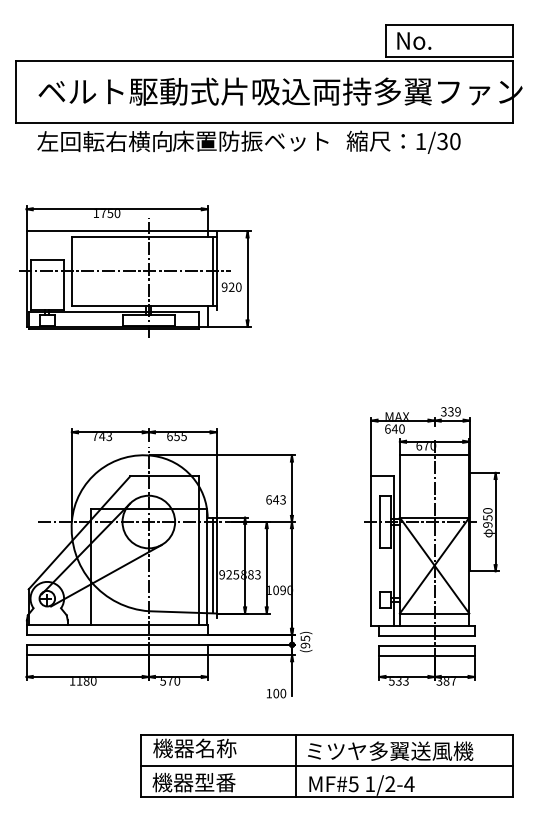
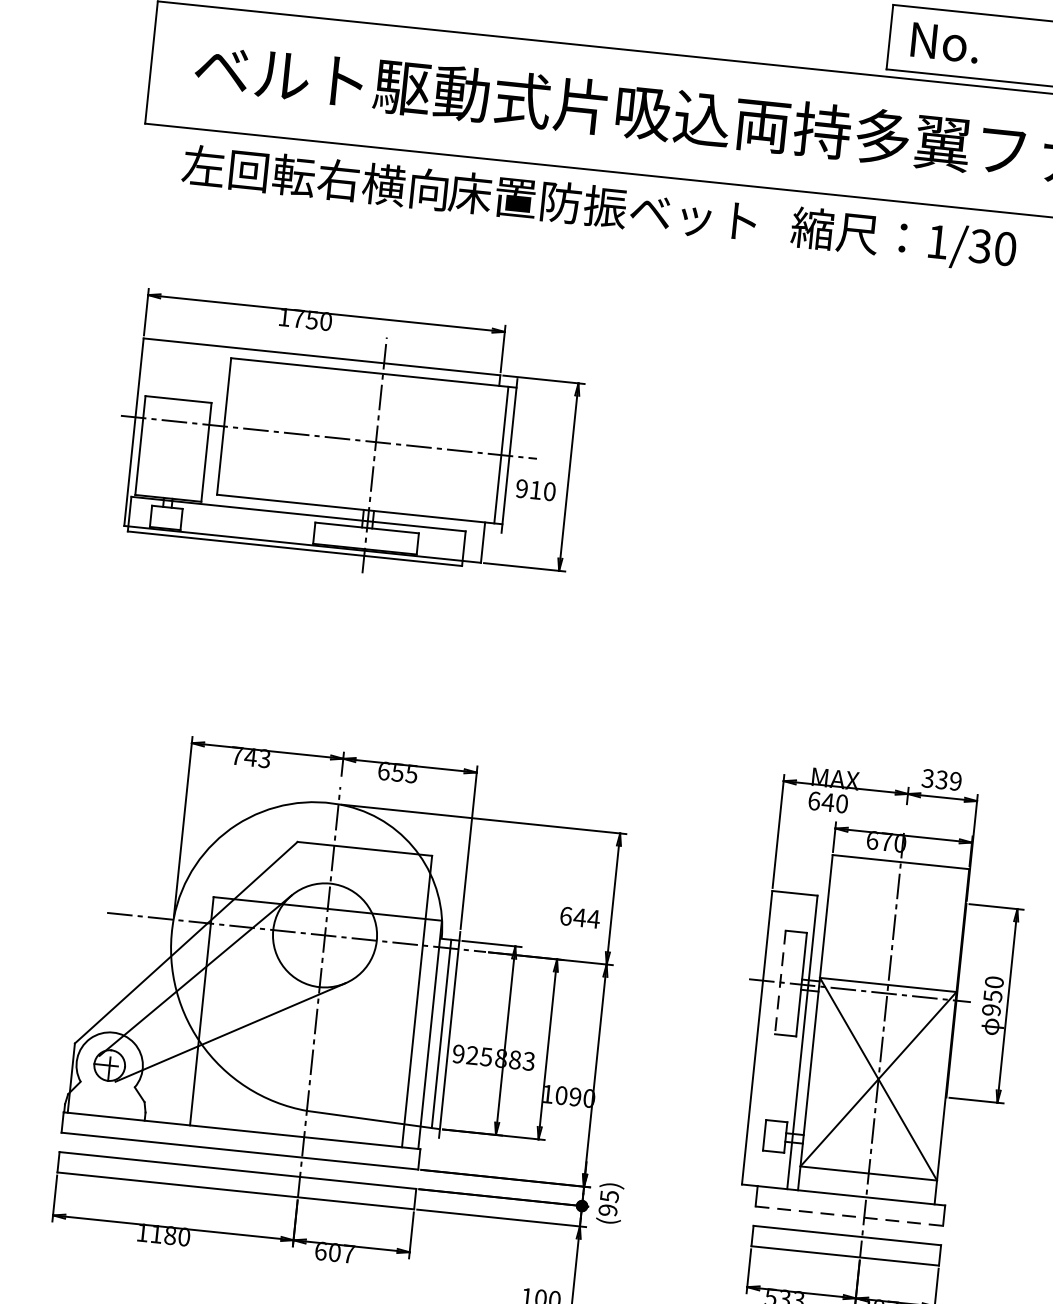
text: (231, 286) -> (535, 488), 920 -> 910
text: (283, 499) -> (594, 918), 643 -> 644
line: (380, 522) -> (780, 983), solid -> dashed
line: (427, 635) -> (850, 1215), solid -> dashed
text: (170, 681) -> (335, 1253), 570 -> 607

